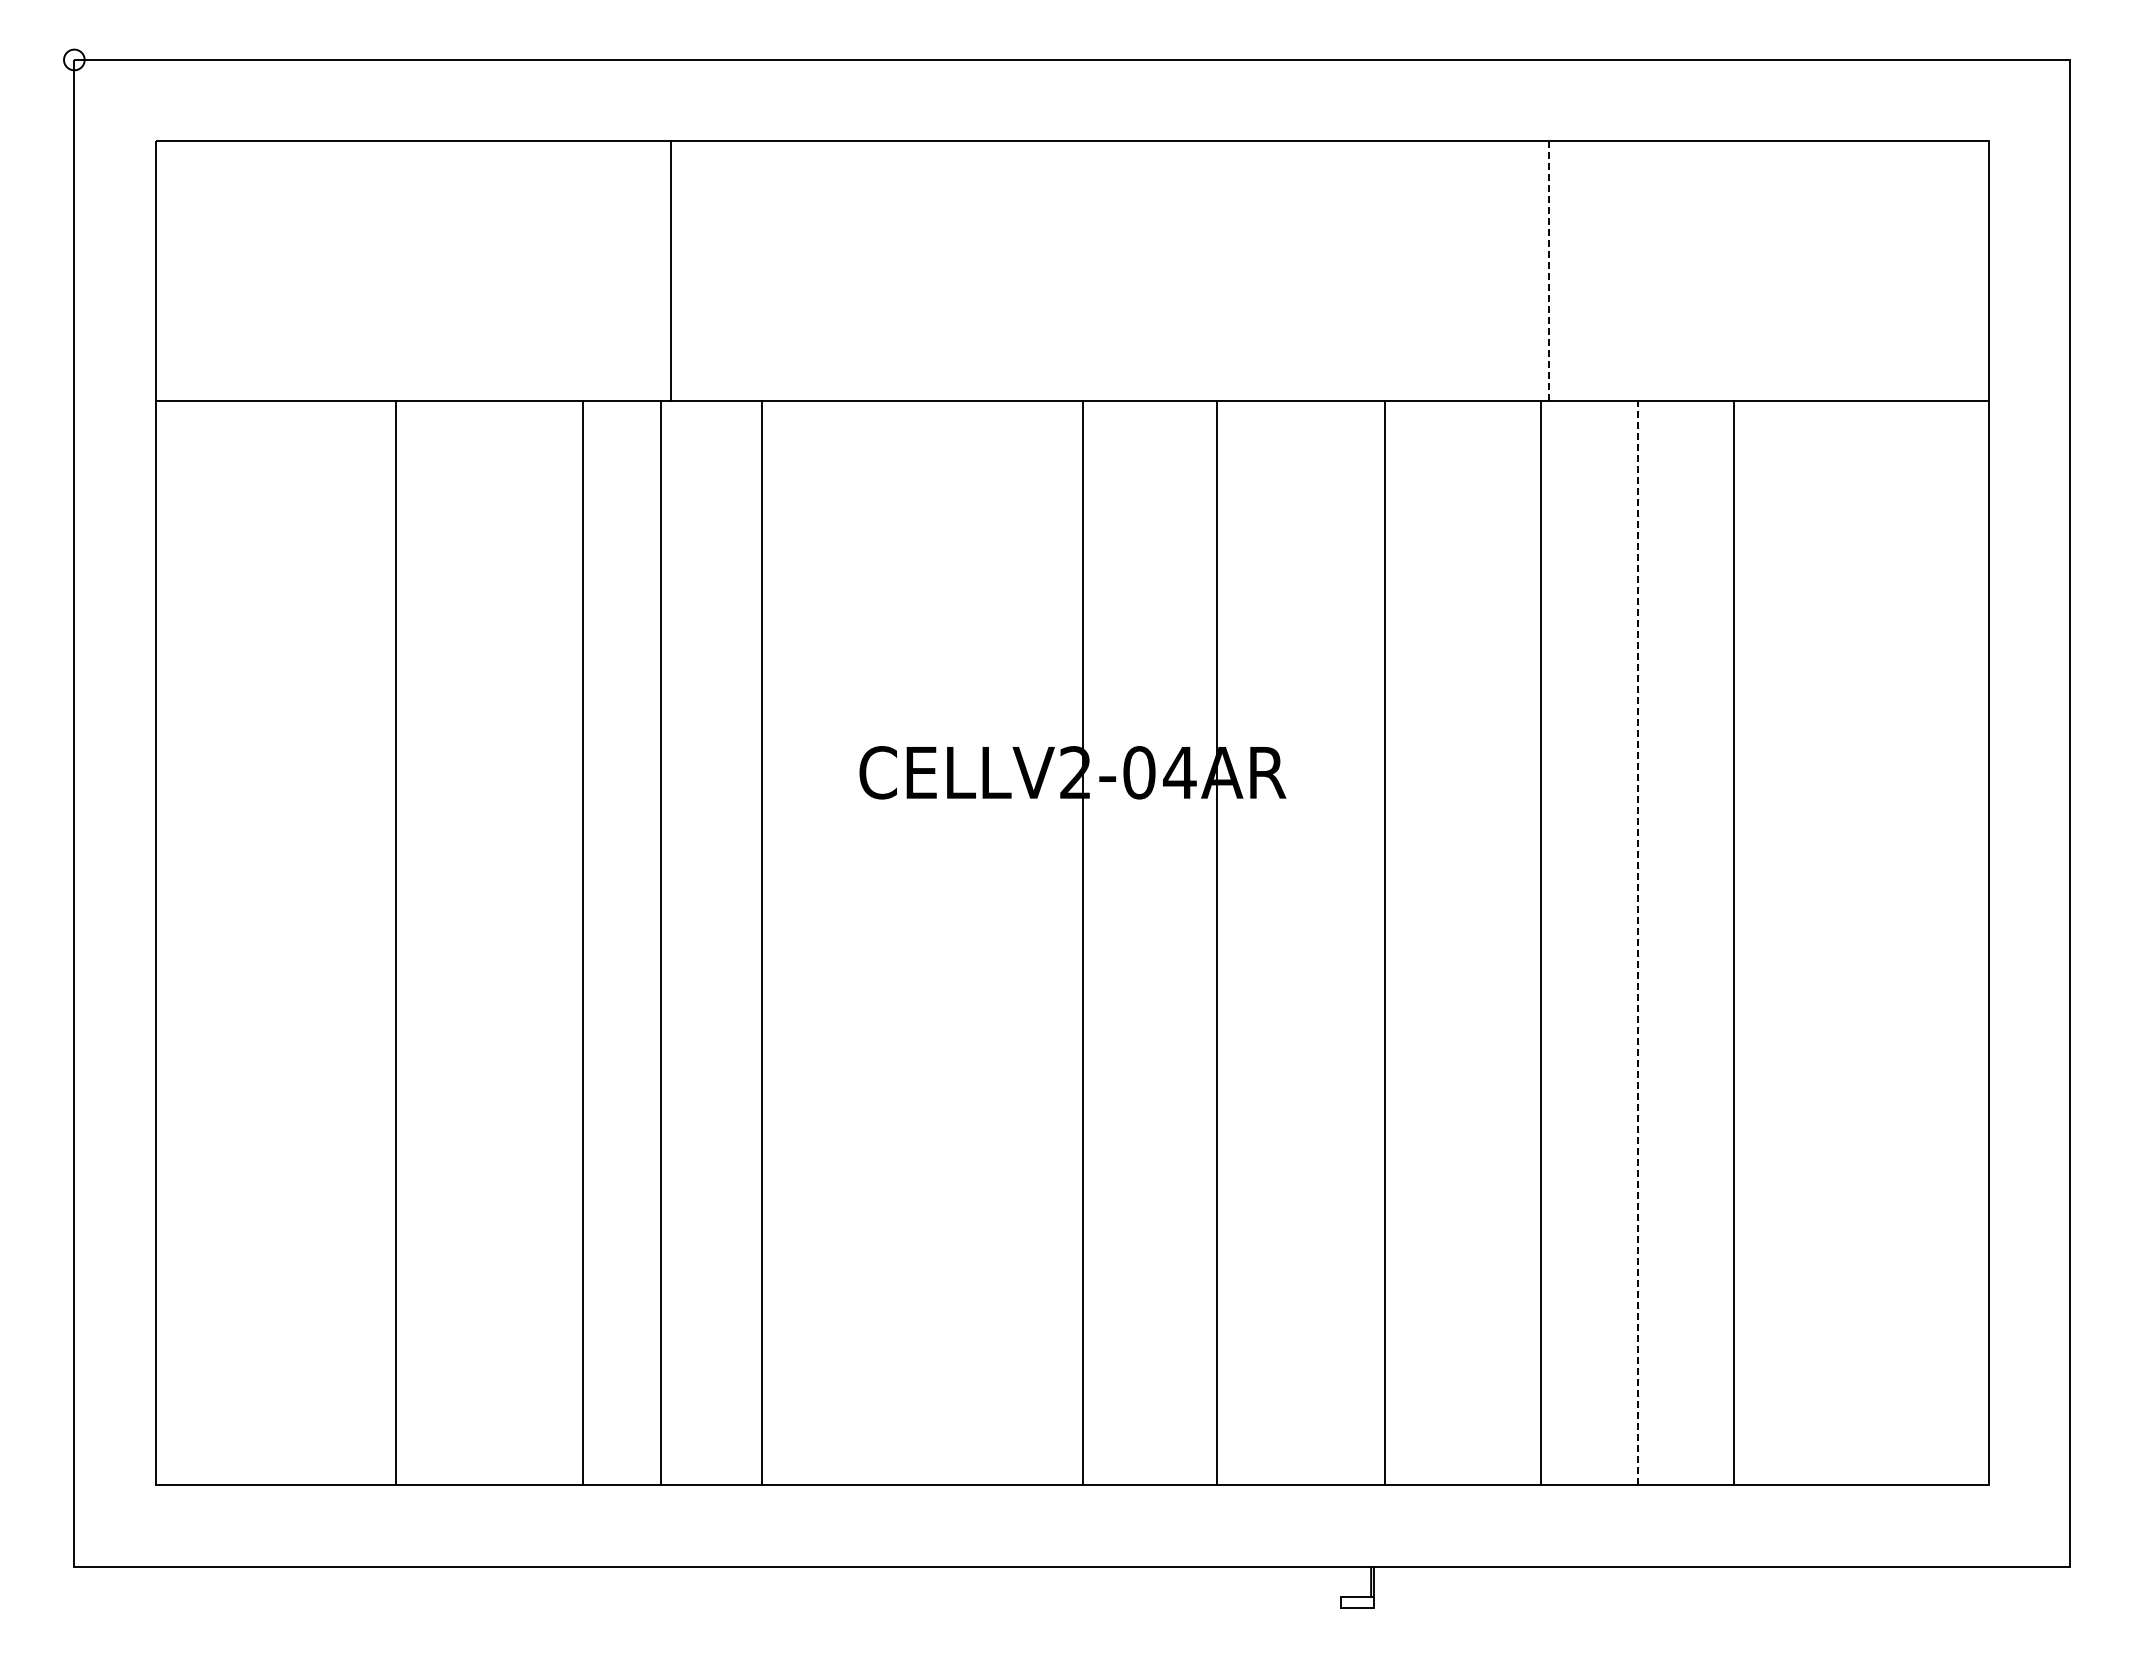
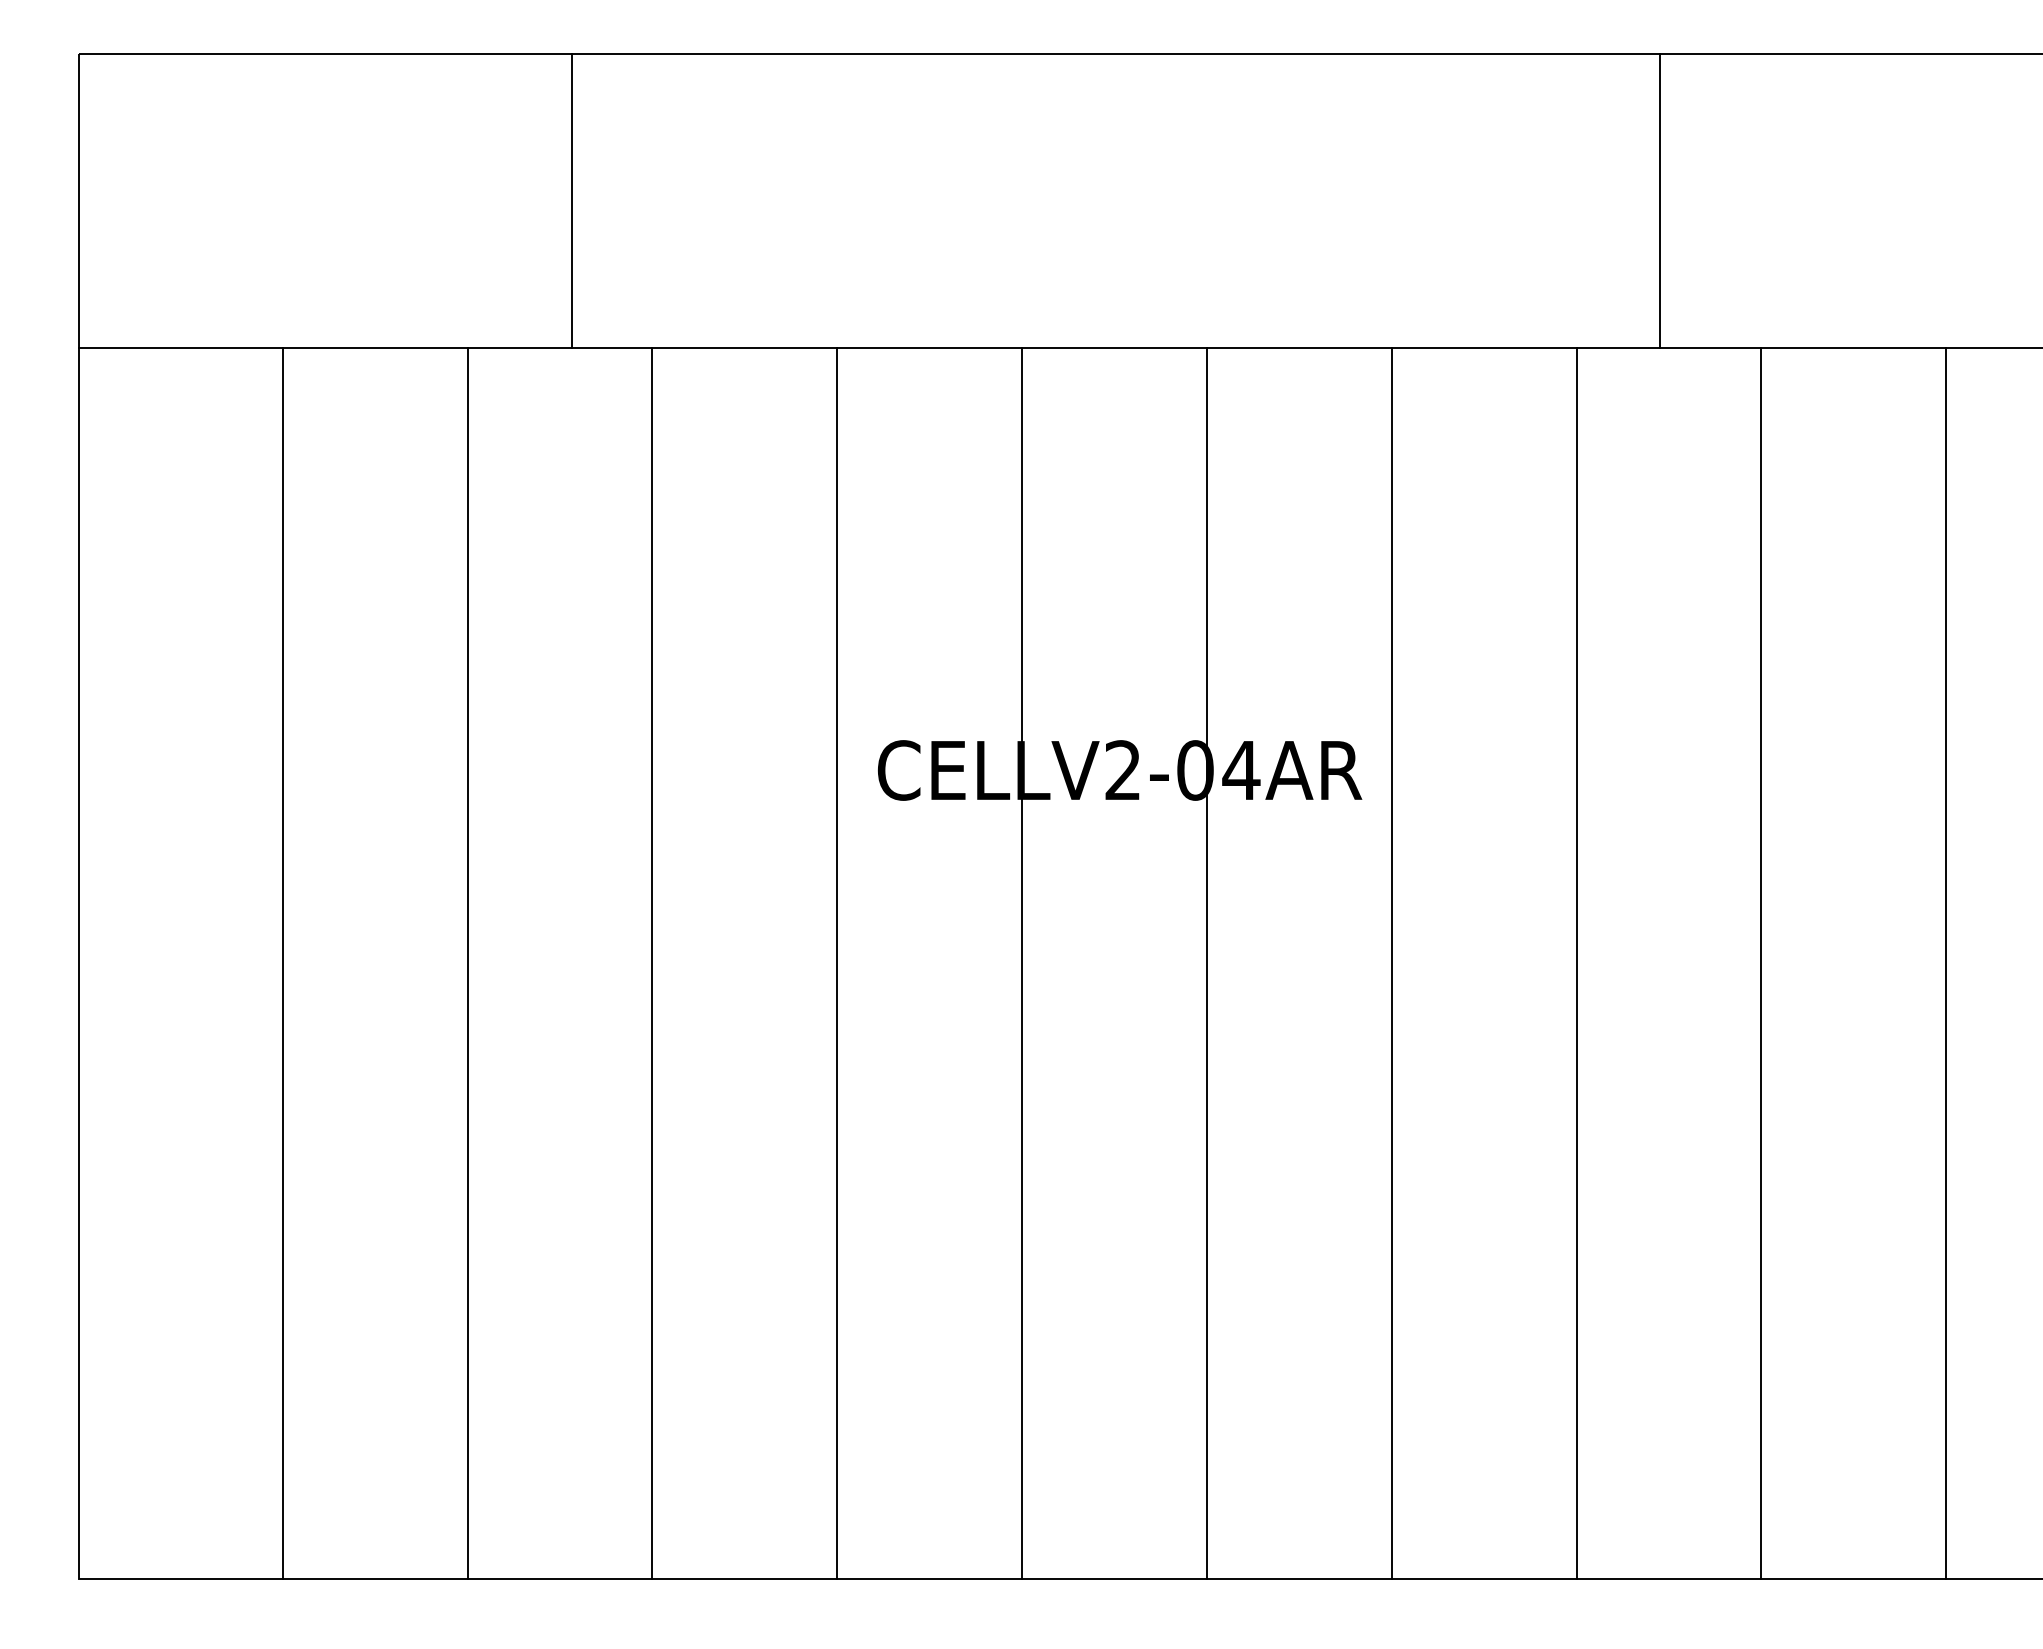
line: (671, 270) -> (572, 200), moved
line: (1549, 271) -> (1660, 201), dashed -> solid
line: (396, 942) -> (283, 963), moved
line: (582, 942) -> (467, 963), moved
line: (761, 942) -> (836, 963), moved
line: (1082, 942) -> (1021, 963), moved
line: (1216, 942) -> (1206, 963), moved
line: (1385, 942) -> (1391, 963), moved
line: (1541, 942) -> (1576, 963), moved
line: (1638, 942) -> (1761, 963), dashed -> solid
line: (1734, 942) -> (1946, 963), moved

